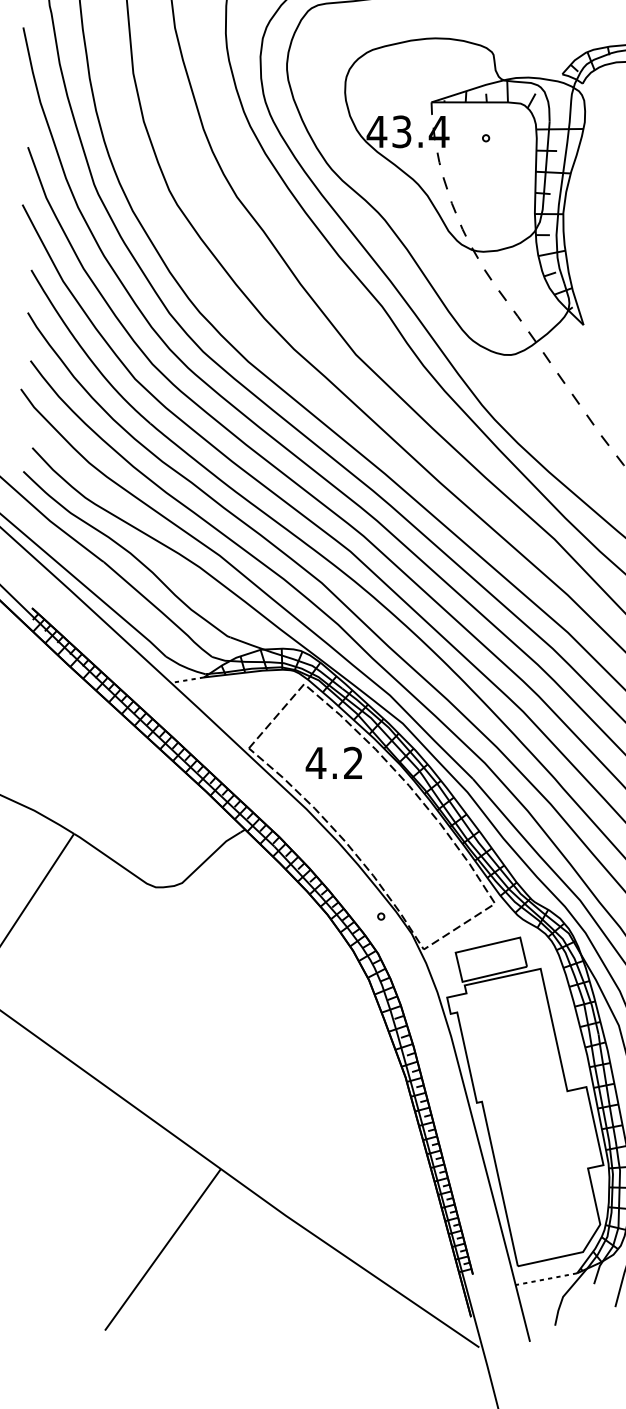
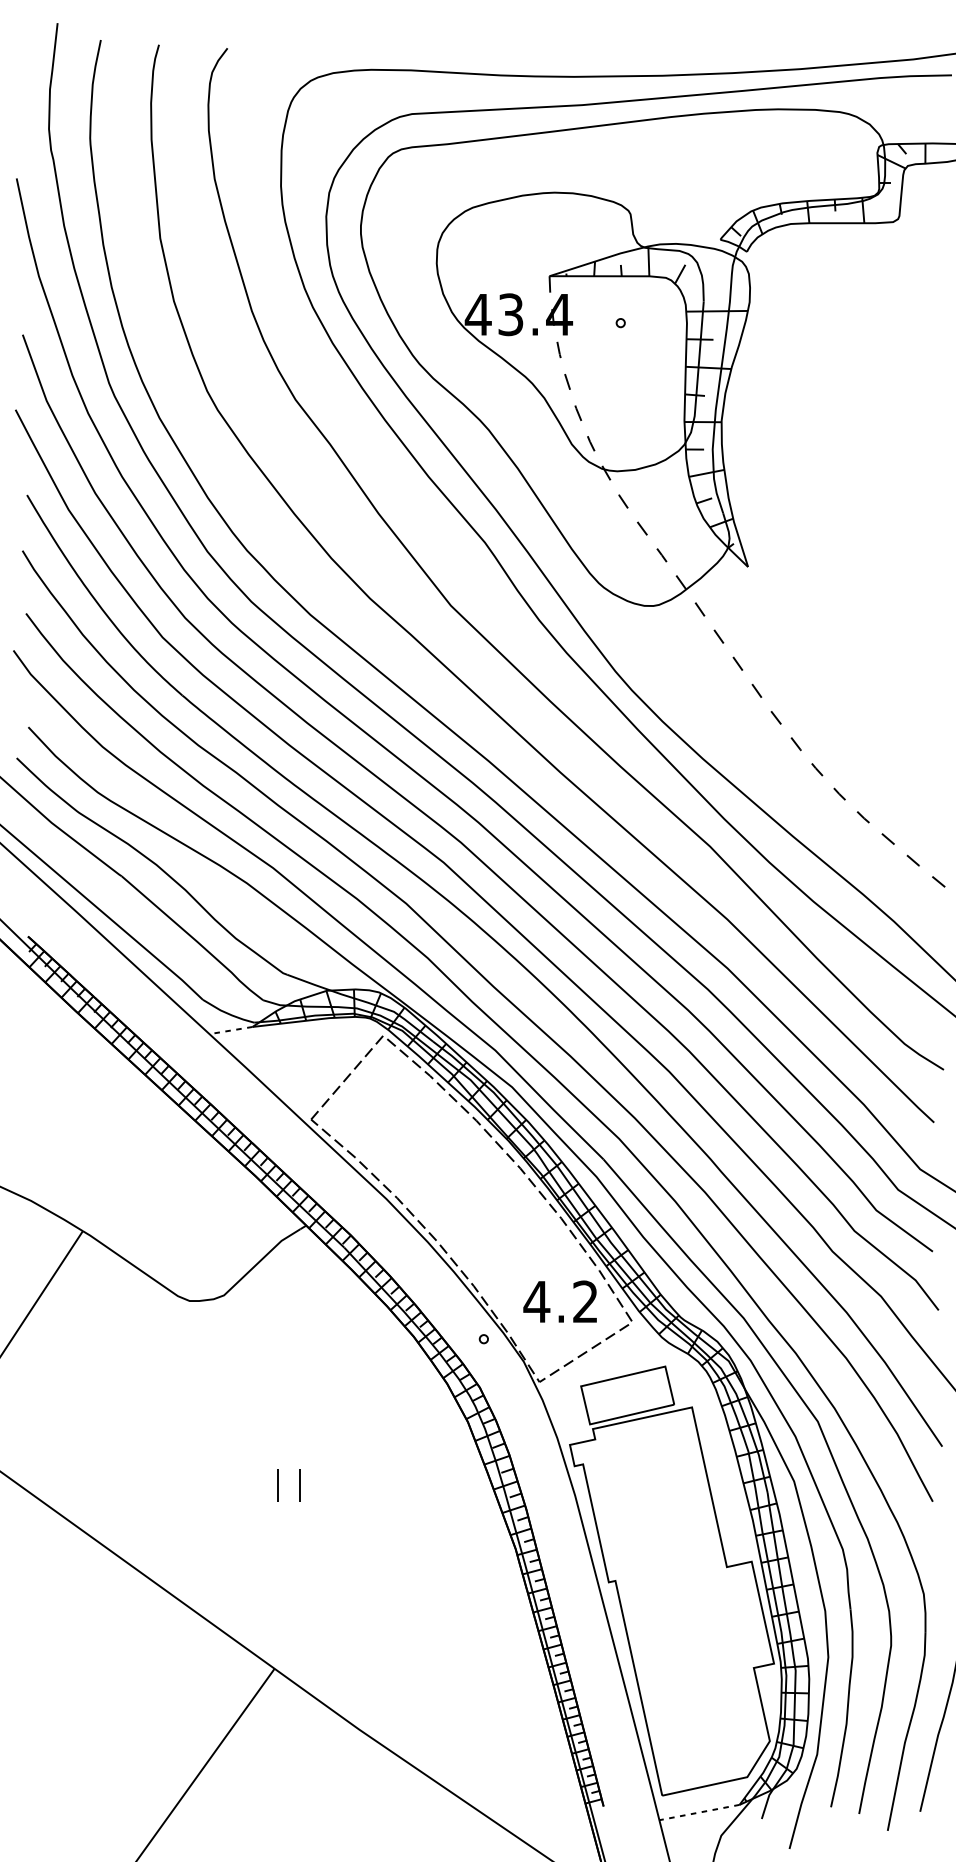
text: (333, 762) -> (559, 1301), moved
part: (223, 1028) -> (278, 1485), added

